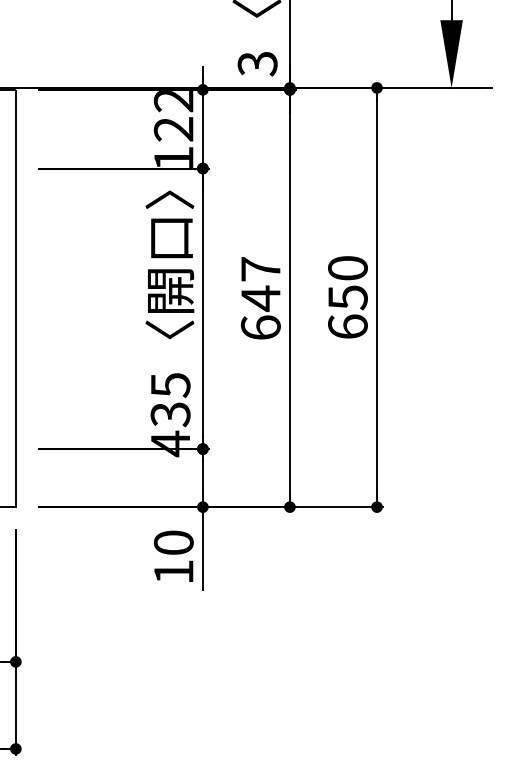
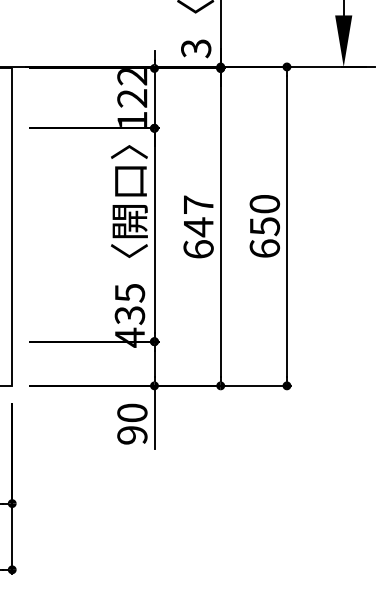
text: (173, 572) -> (132, 435), 10 -> 90

